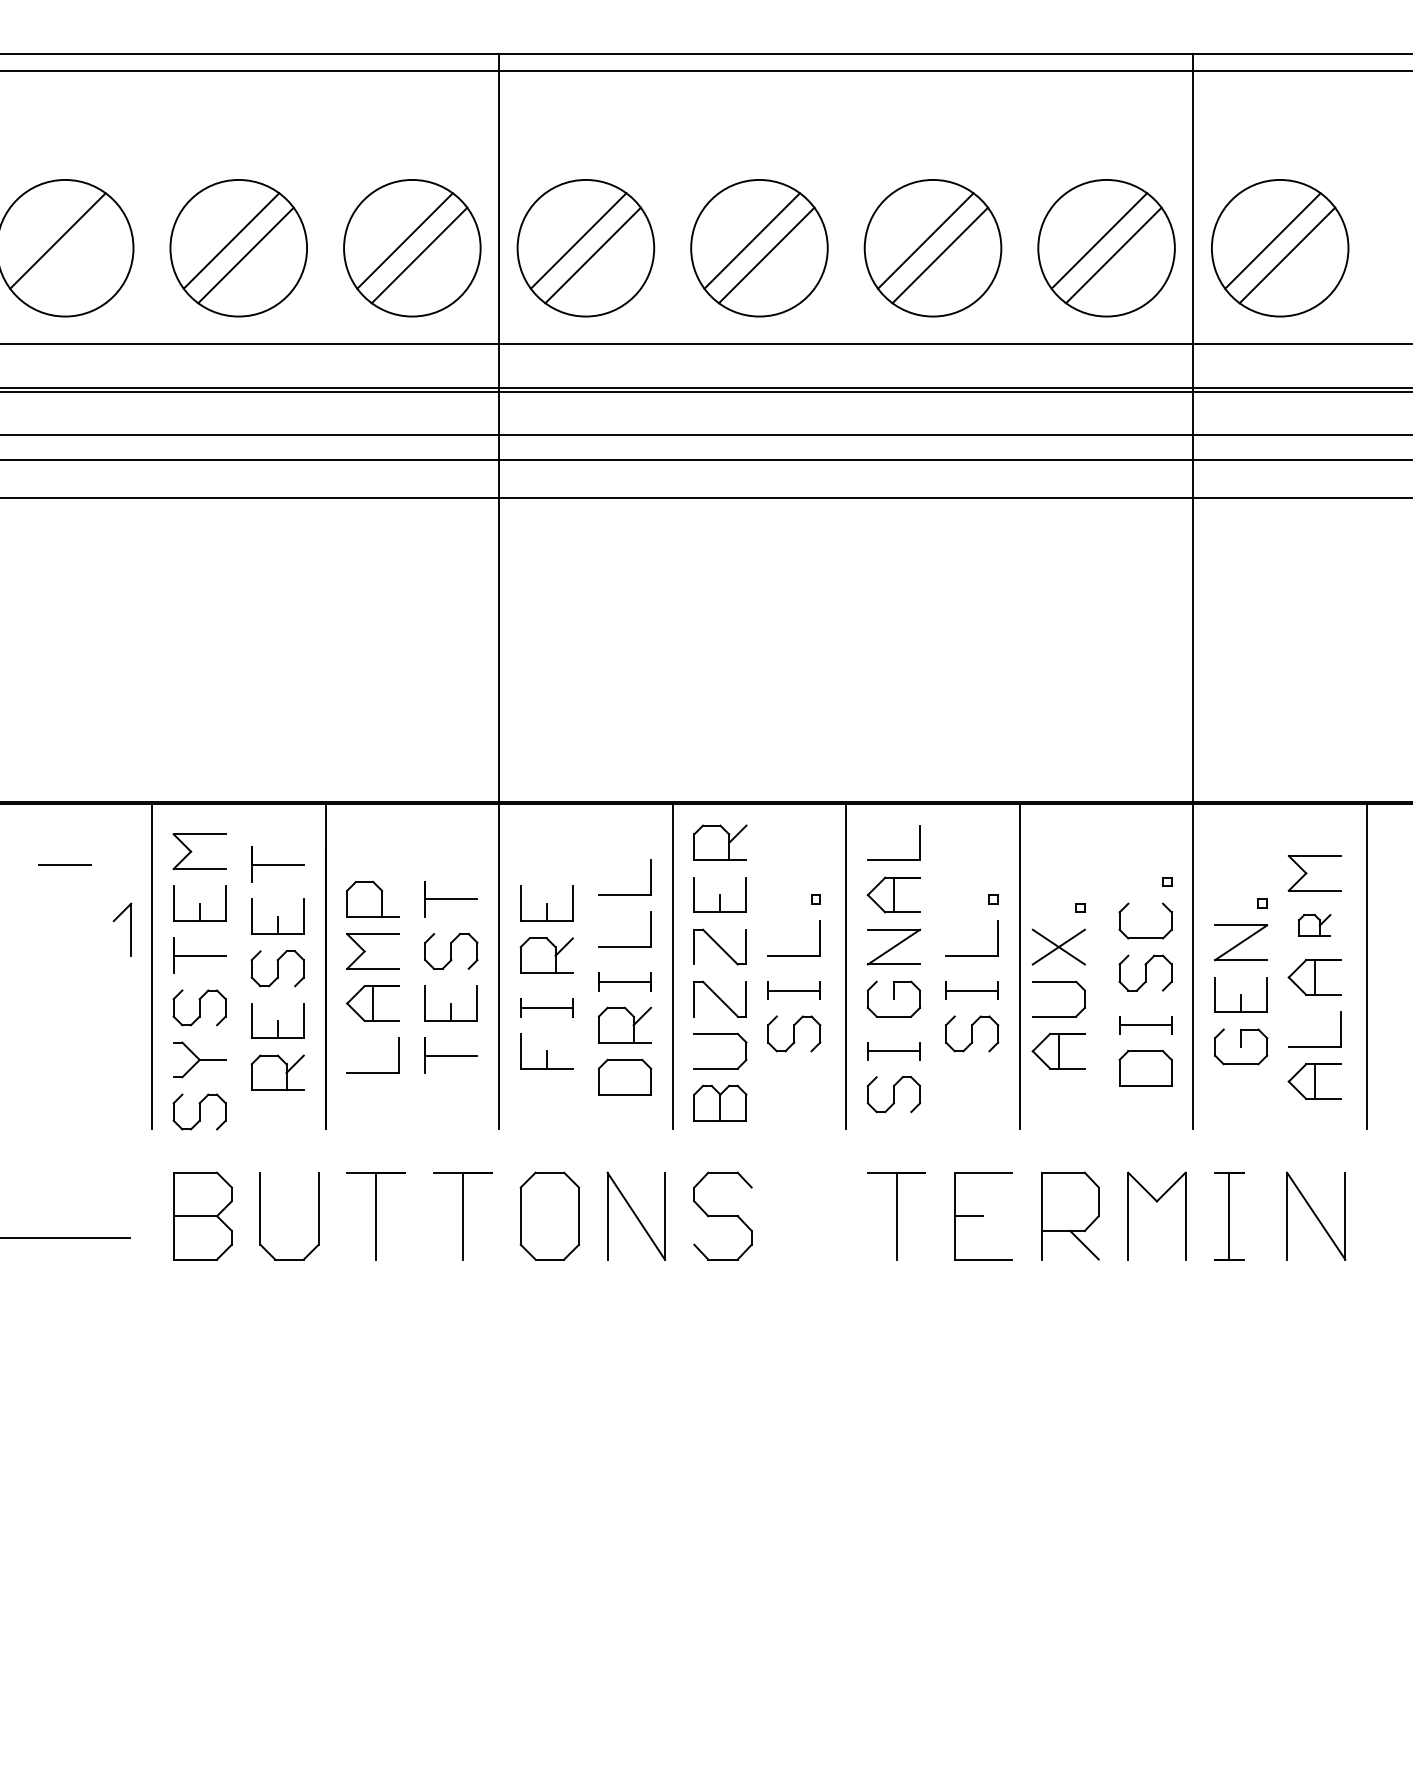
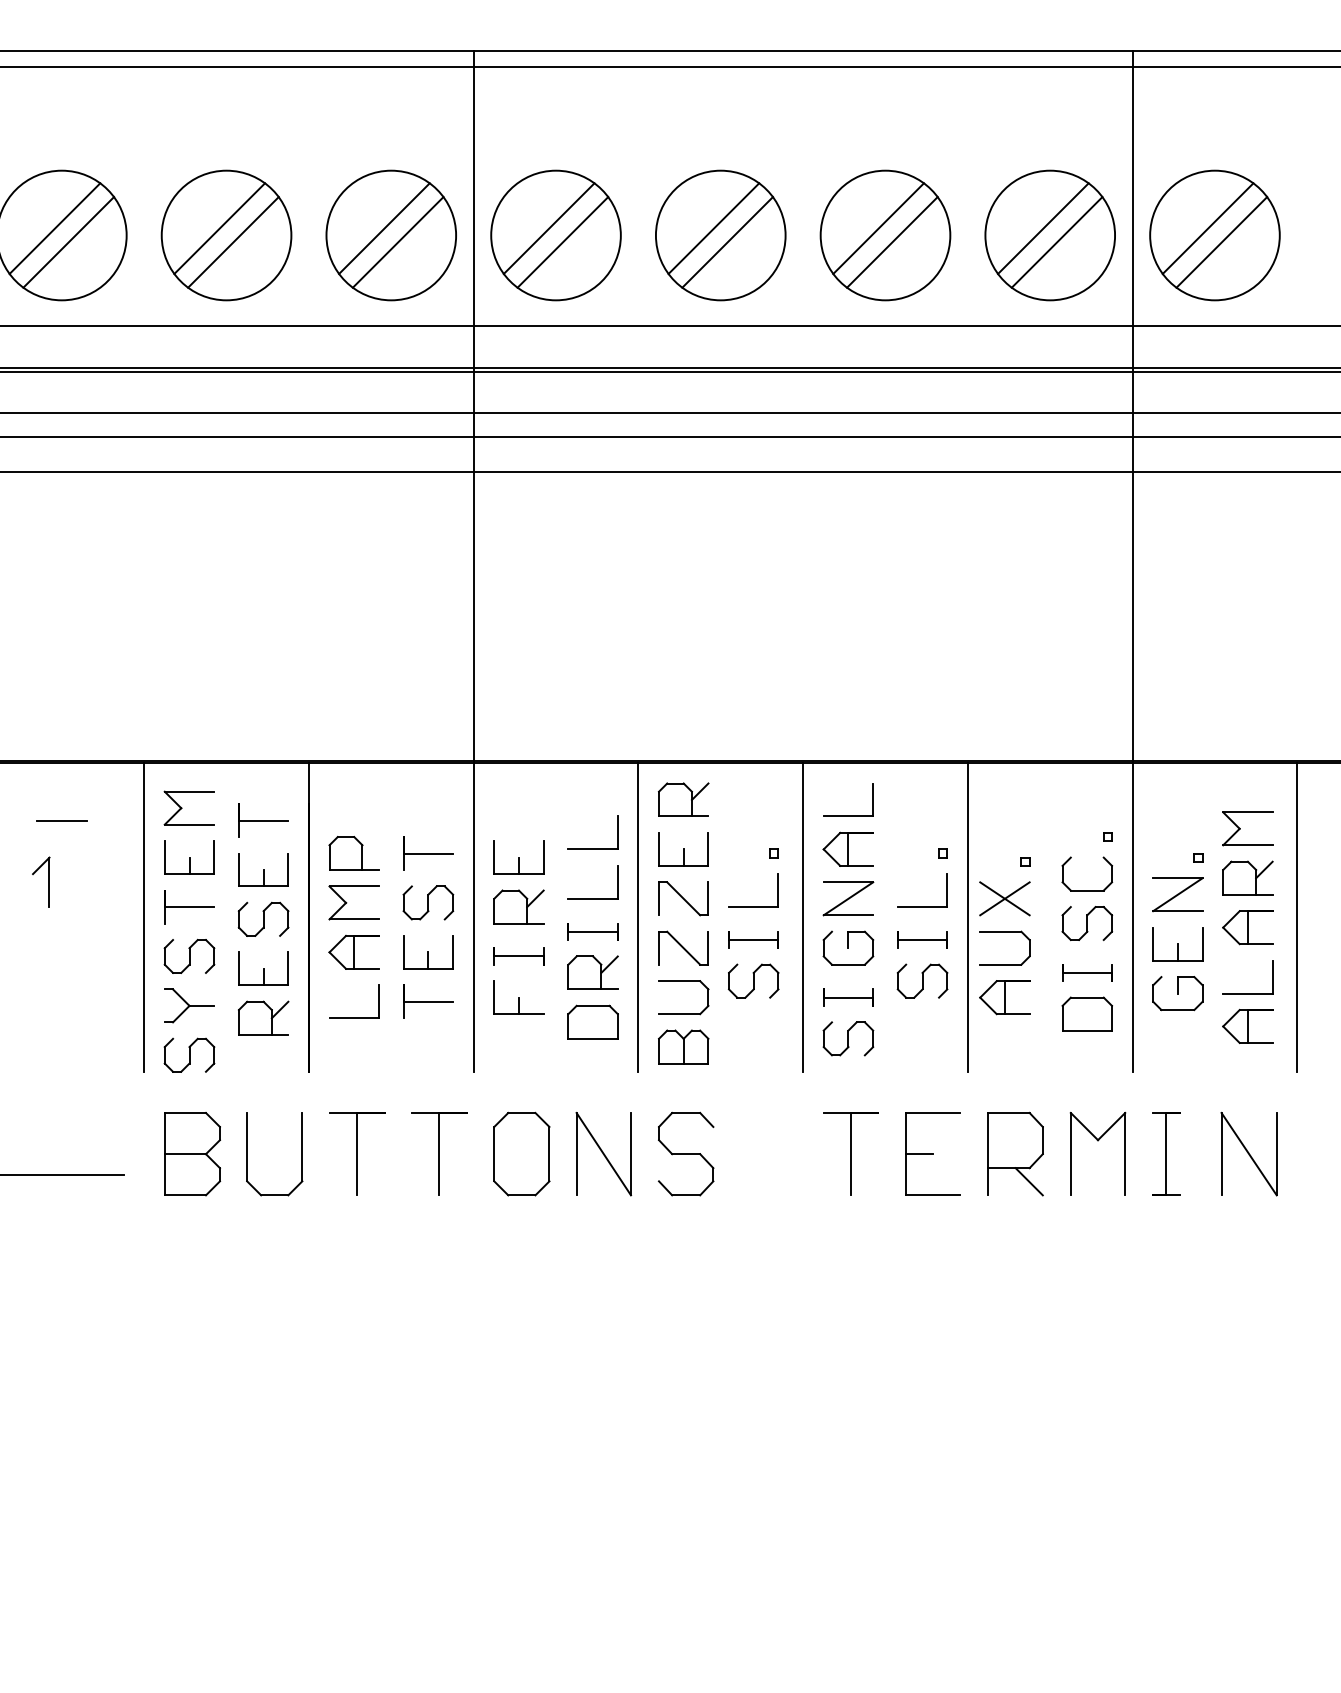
line: (72, 255) -> (68, 242), added
part: (1314, 925) -> (1247, 878), size x1.67
part: (130, 929) -> (48, 882), moved

